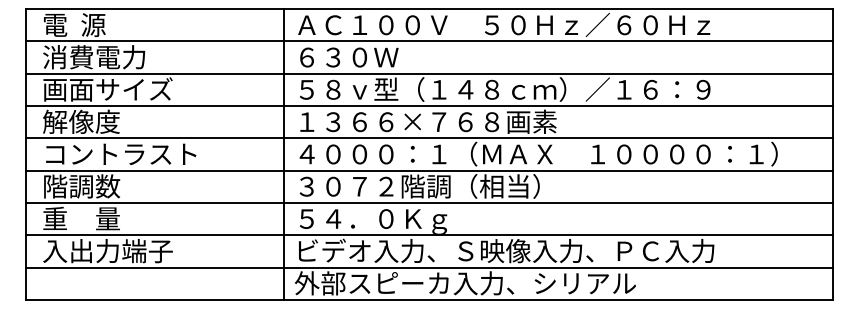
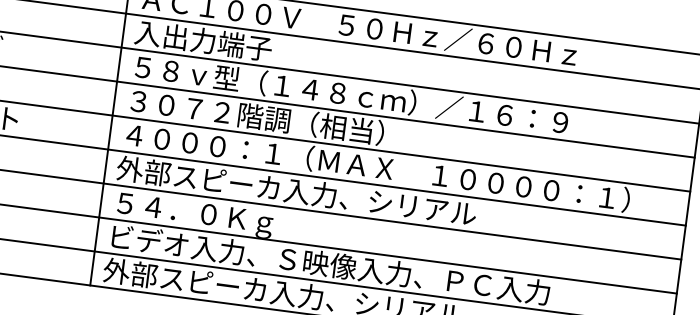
text: (359, 57) -> (203, 40), ６３０Ｗ -> 入出力端子
text: (427, 121) -> (265, 117), １３６６×７６８画素 -> ３０７２階調（相当）
text: (464, 186) -> (295, 191), ３０７２階調（相当） -> 外部スピーカ入力、シリアル

